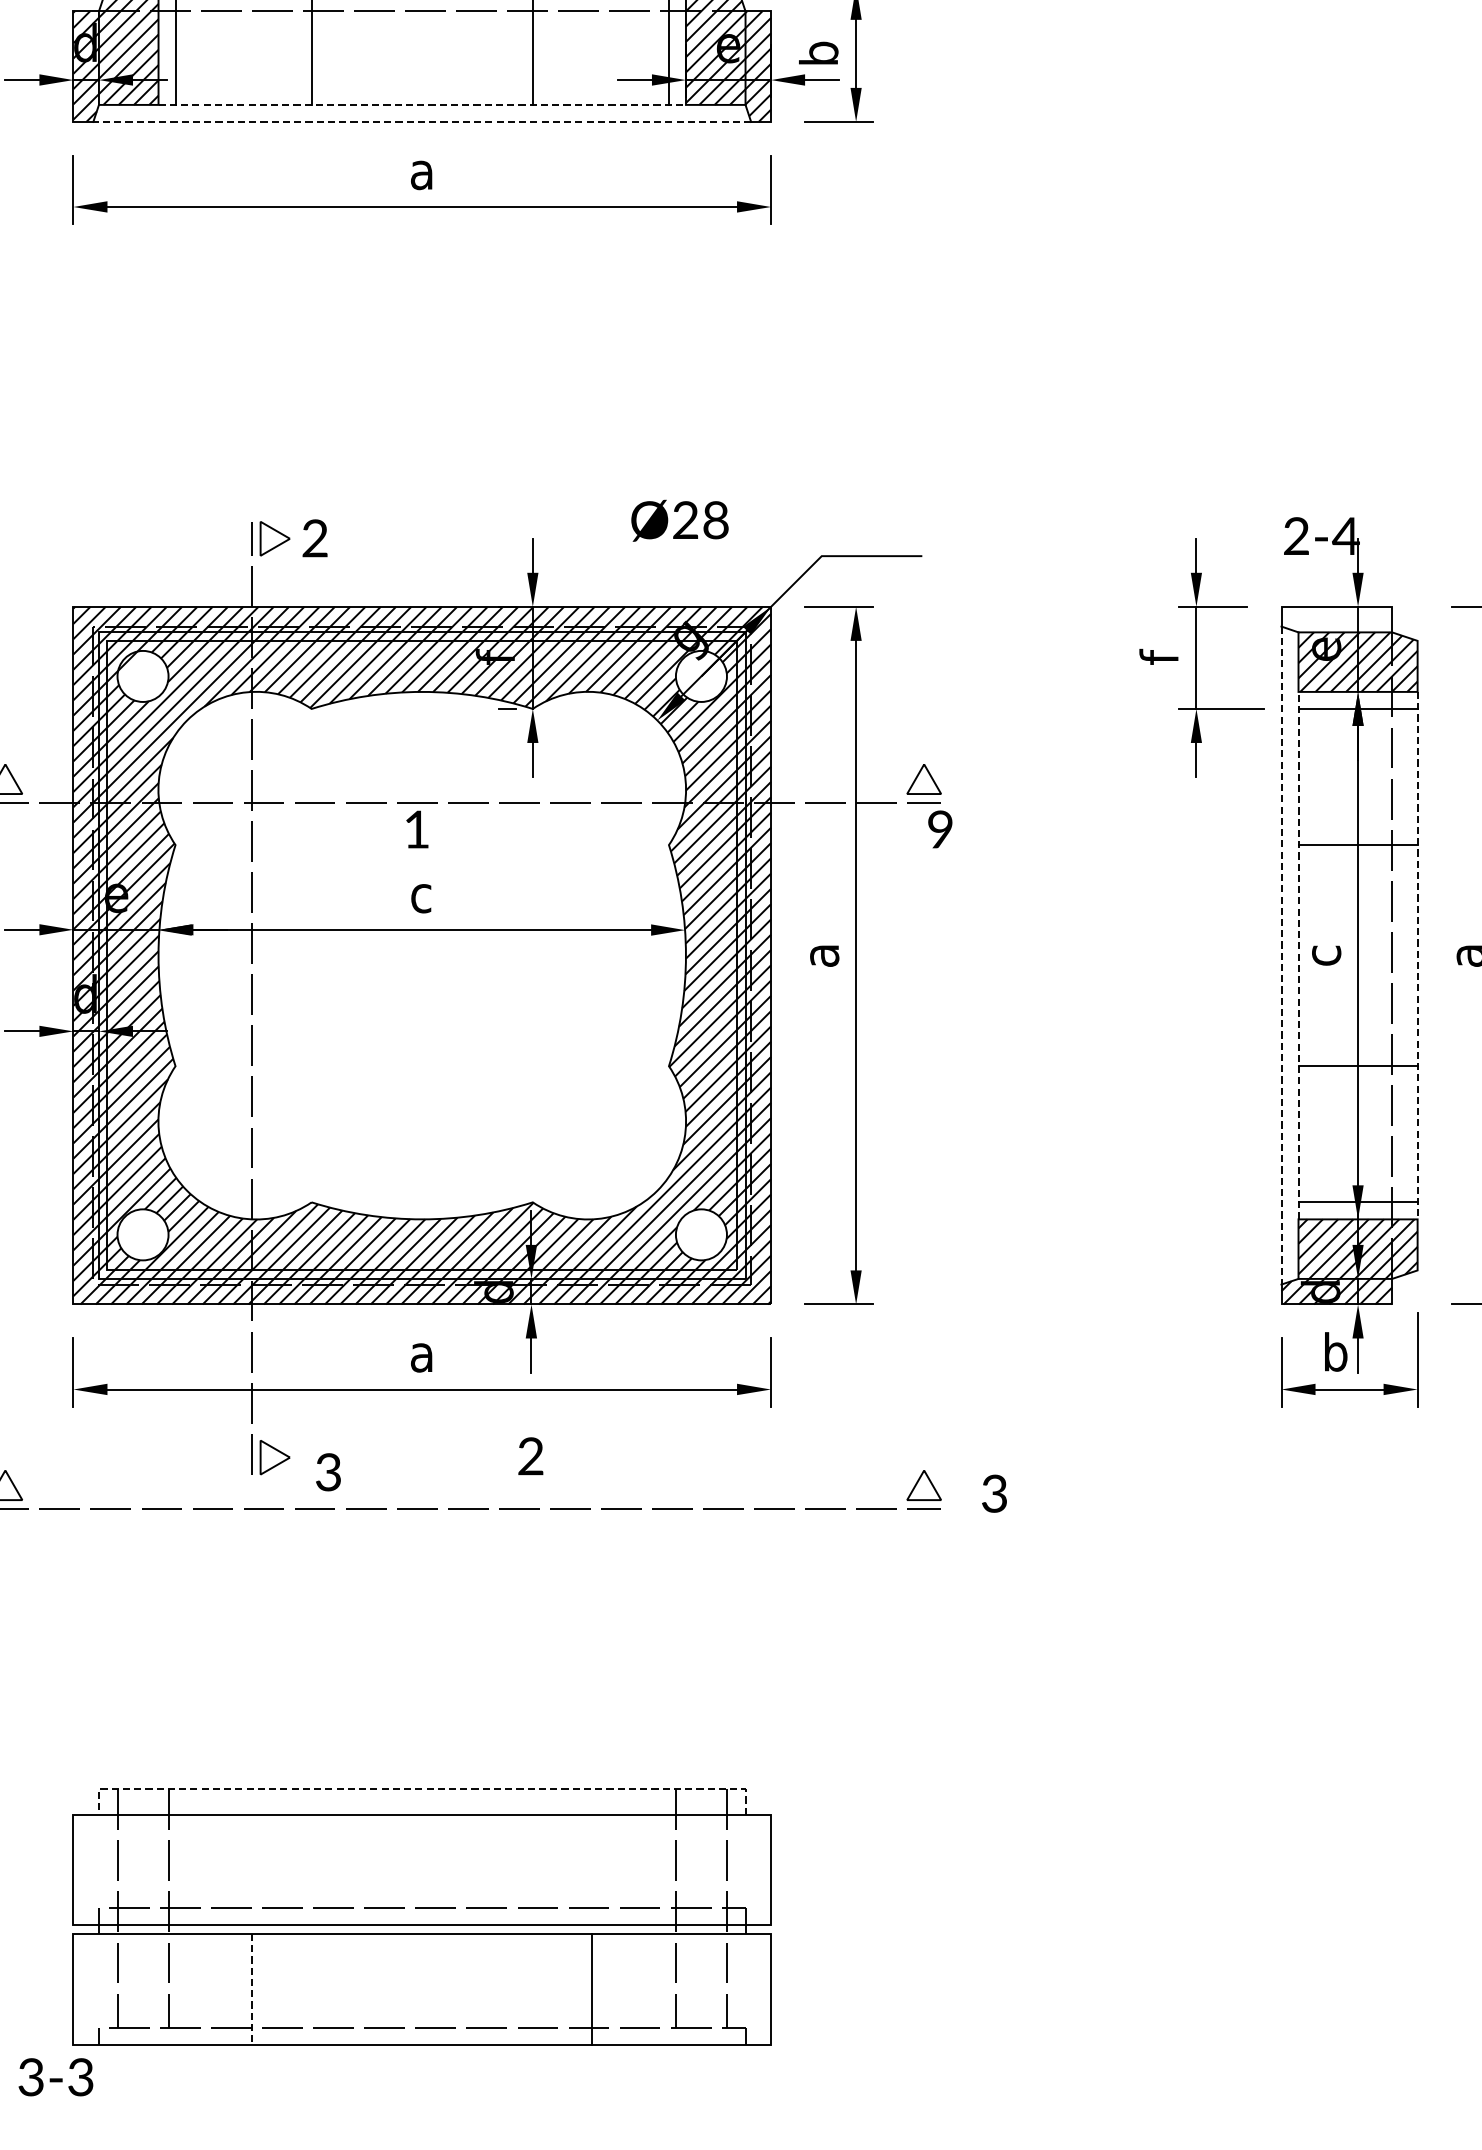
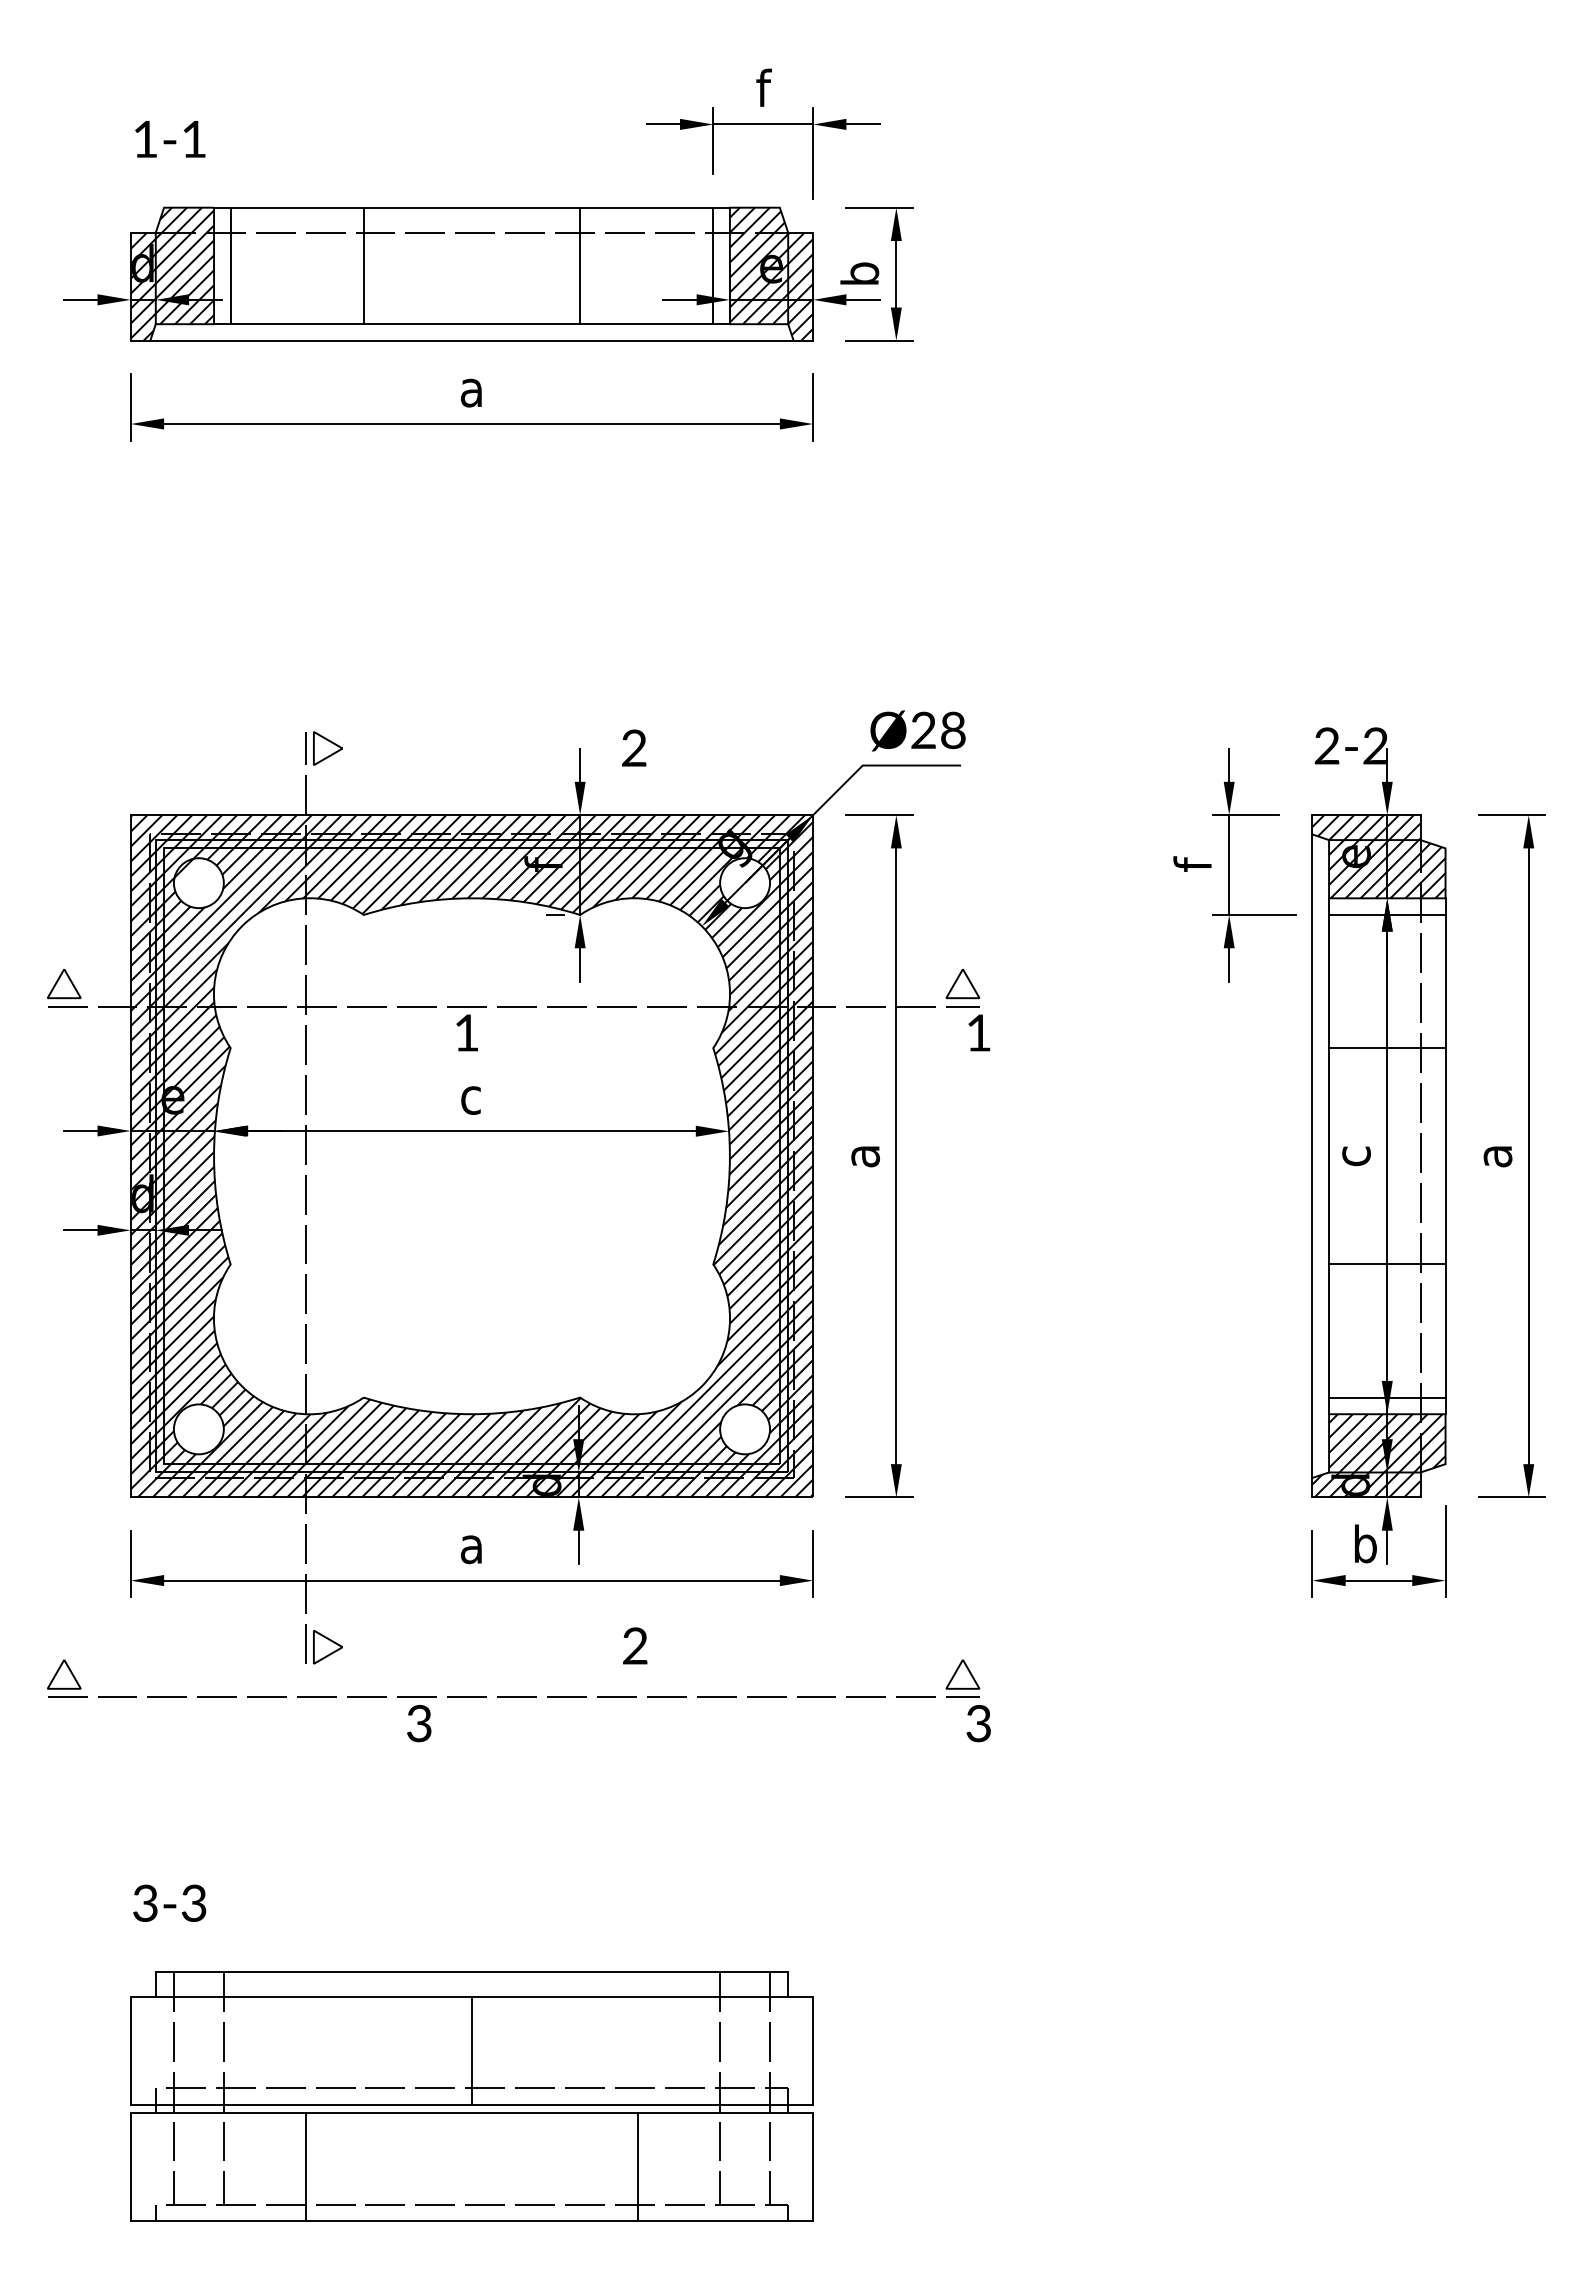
line: (421, 105) -> (471, 324), dashed -> solid
line: (421, 121) -> (471, 340), dashed -> solid
text: (679, 520) -> (917, 730), moved
text: (1346, 535) -> (1375, 745), 2-4 -> 2-2
text: (315, 537) -> (634, 747), moved
hatch: (1336, 619) -> (1366, 827), added
text: (940, 829) -> (978, 1032), 9 -> 1
line: (1281, 955) -> (1312, 1156), dashed -> solid
line: (1298, 955) -> (1329, 1156), dashed -> solid
line: (1417, 955) -> (1445, 1156), dashed -> solid
text: (531, 1455) -> (635, 1645), moved
text: (328, 1472) -> (419, 1723), moved
text: (994, 1493) -> (978, 1723), moved
line: (421, 1789) -> (471, 1971), dashed -> solid
line: (421, 1869) -> (471, 2050), added
line: (252, 1989) -> (305, 2167), dashed -> solid
text: (55, 2076) -> (169, 1902), moved

